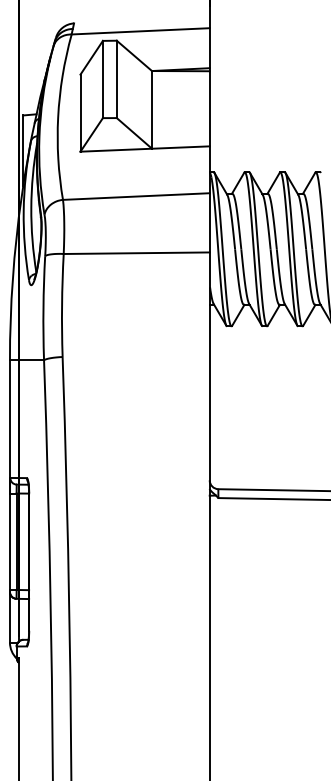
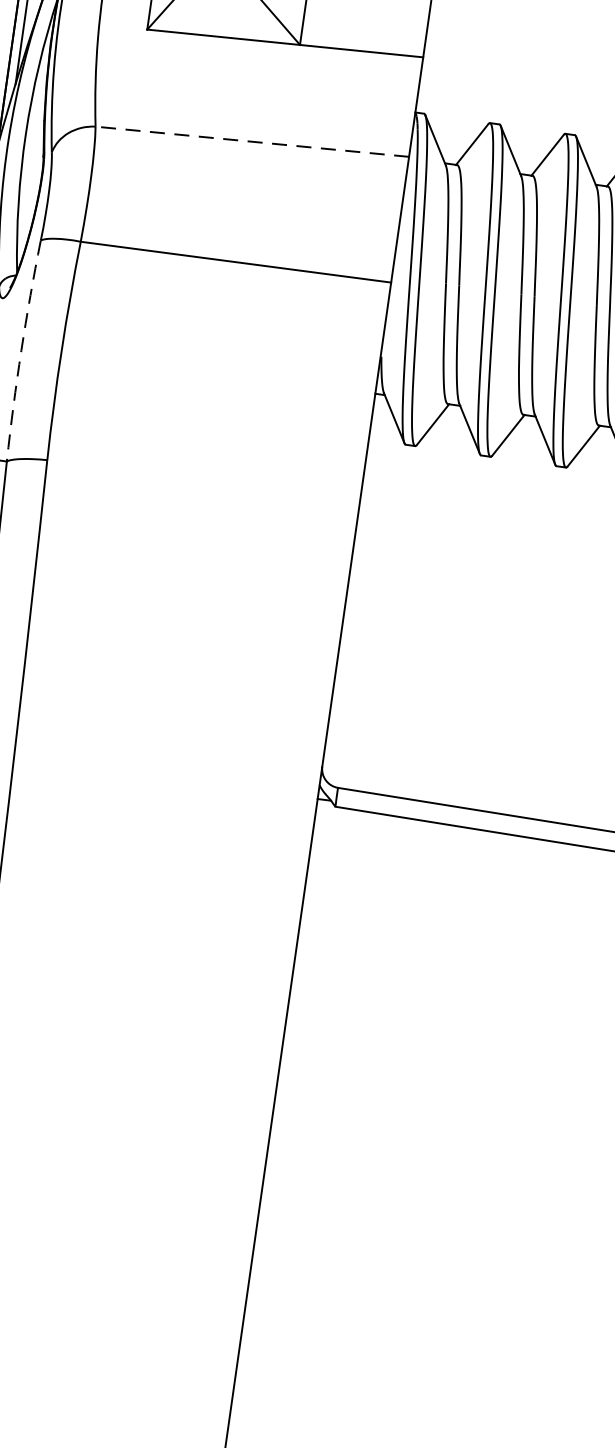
line: (135, 196) -> (250, 141), solid -> dashed
arc: (43, 308) -> (21, 351), solid -> dashed

